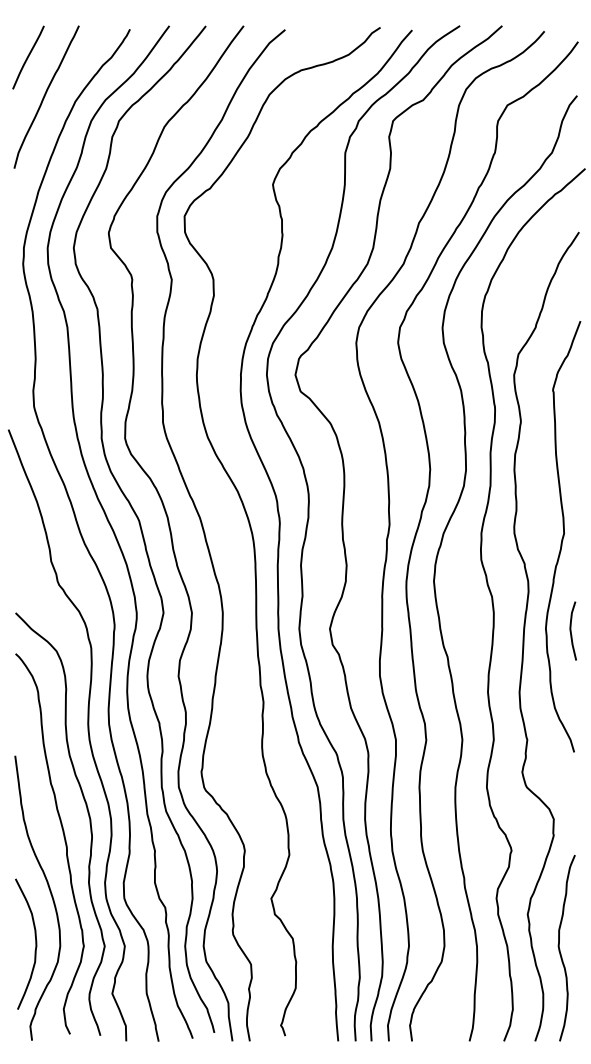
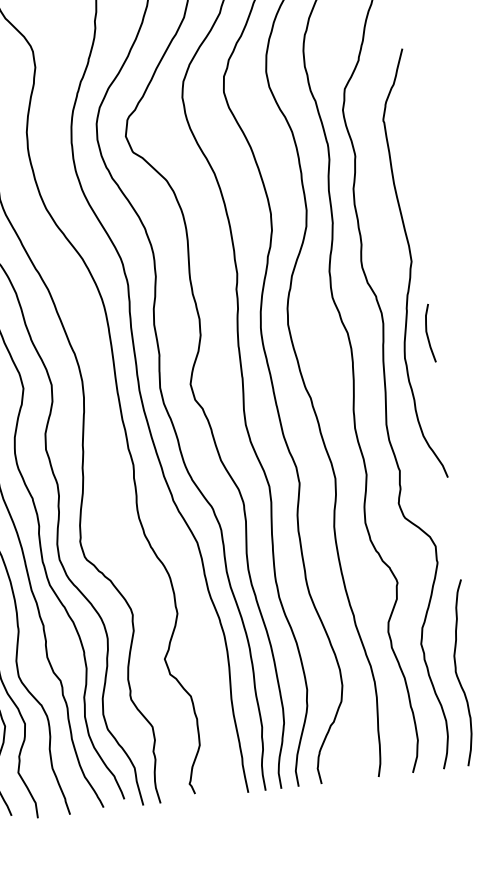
curve: (571, 630) -> (427, 333), moved

